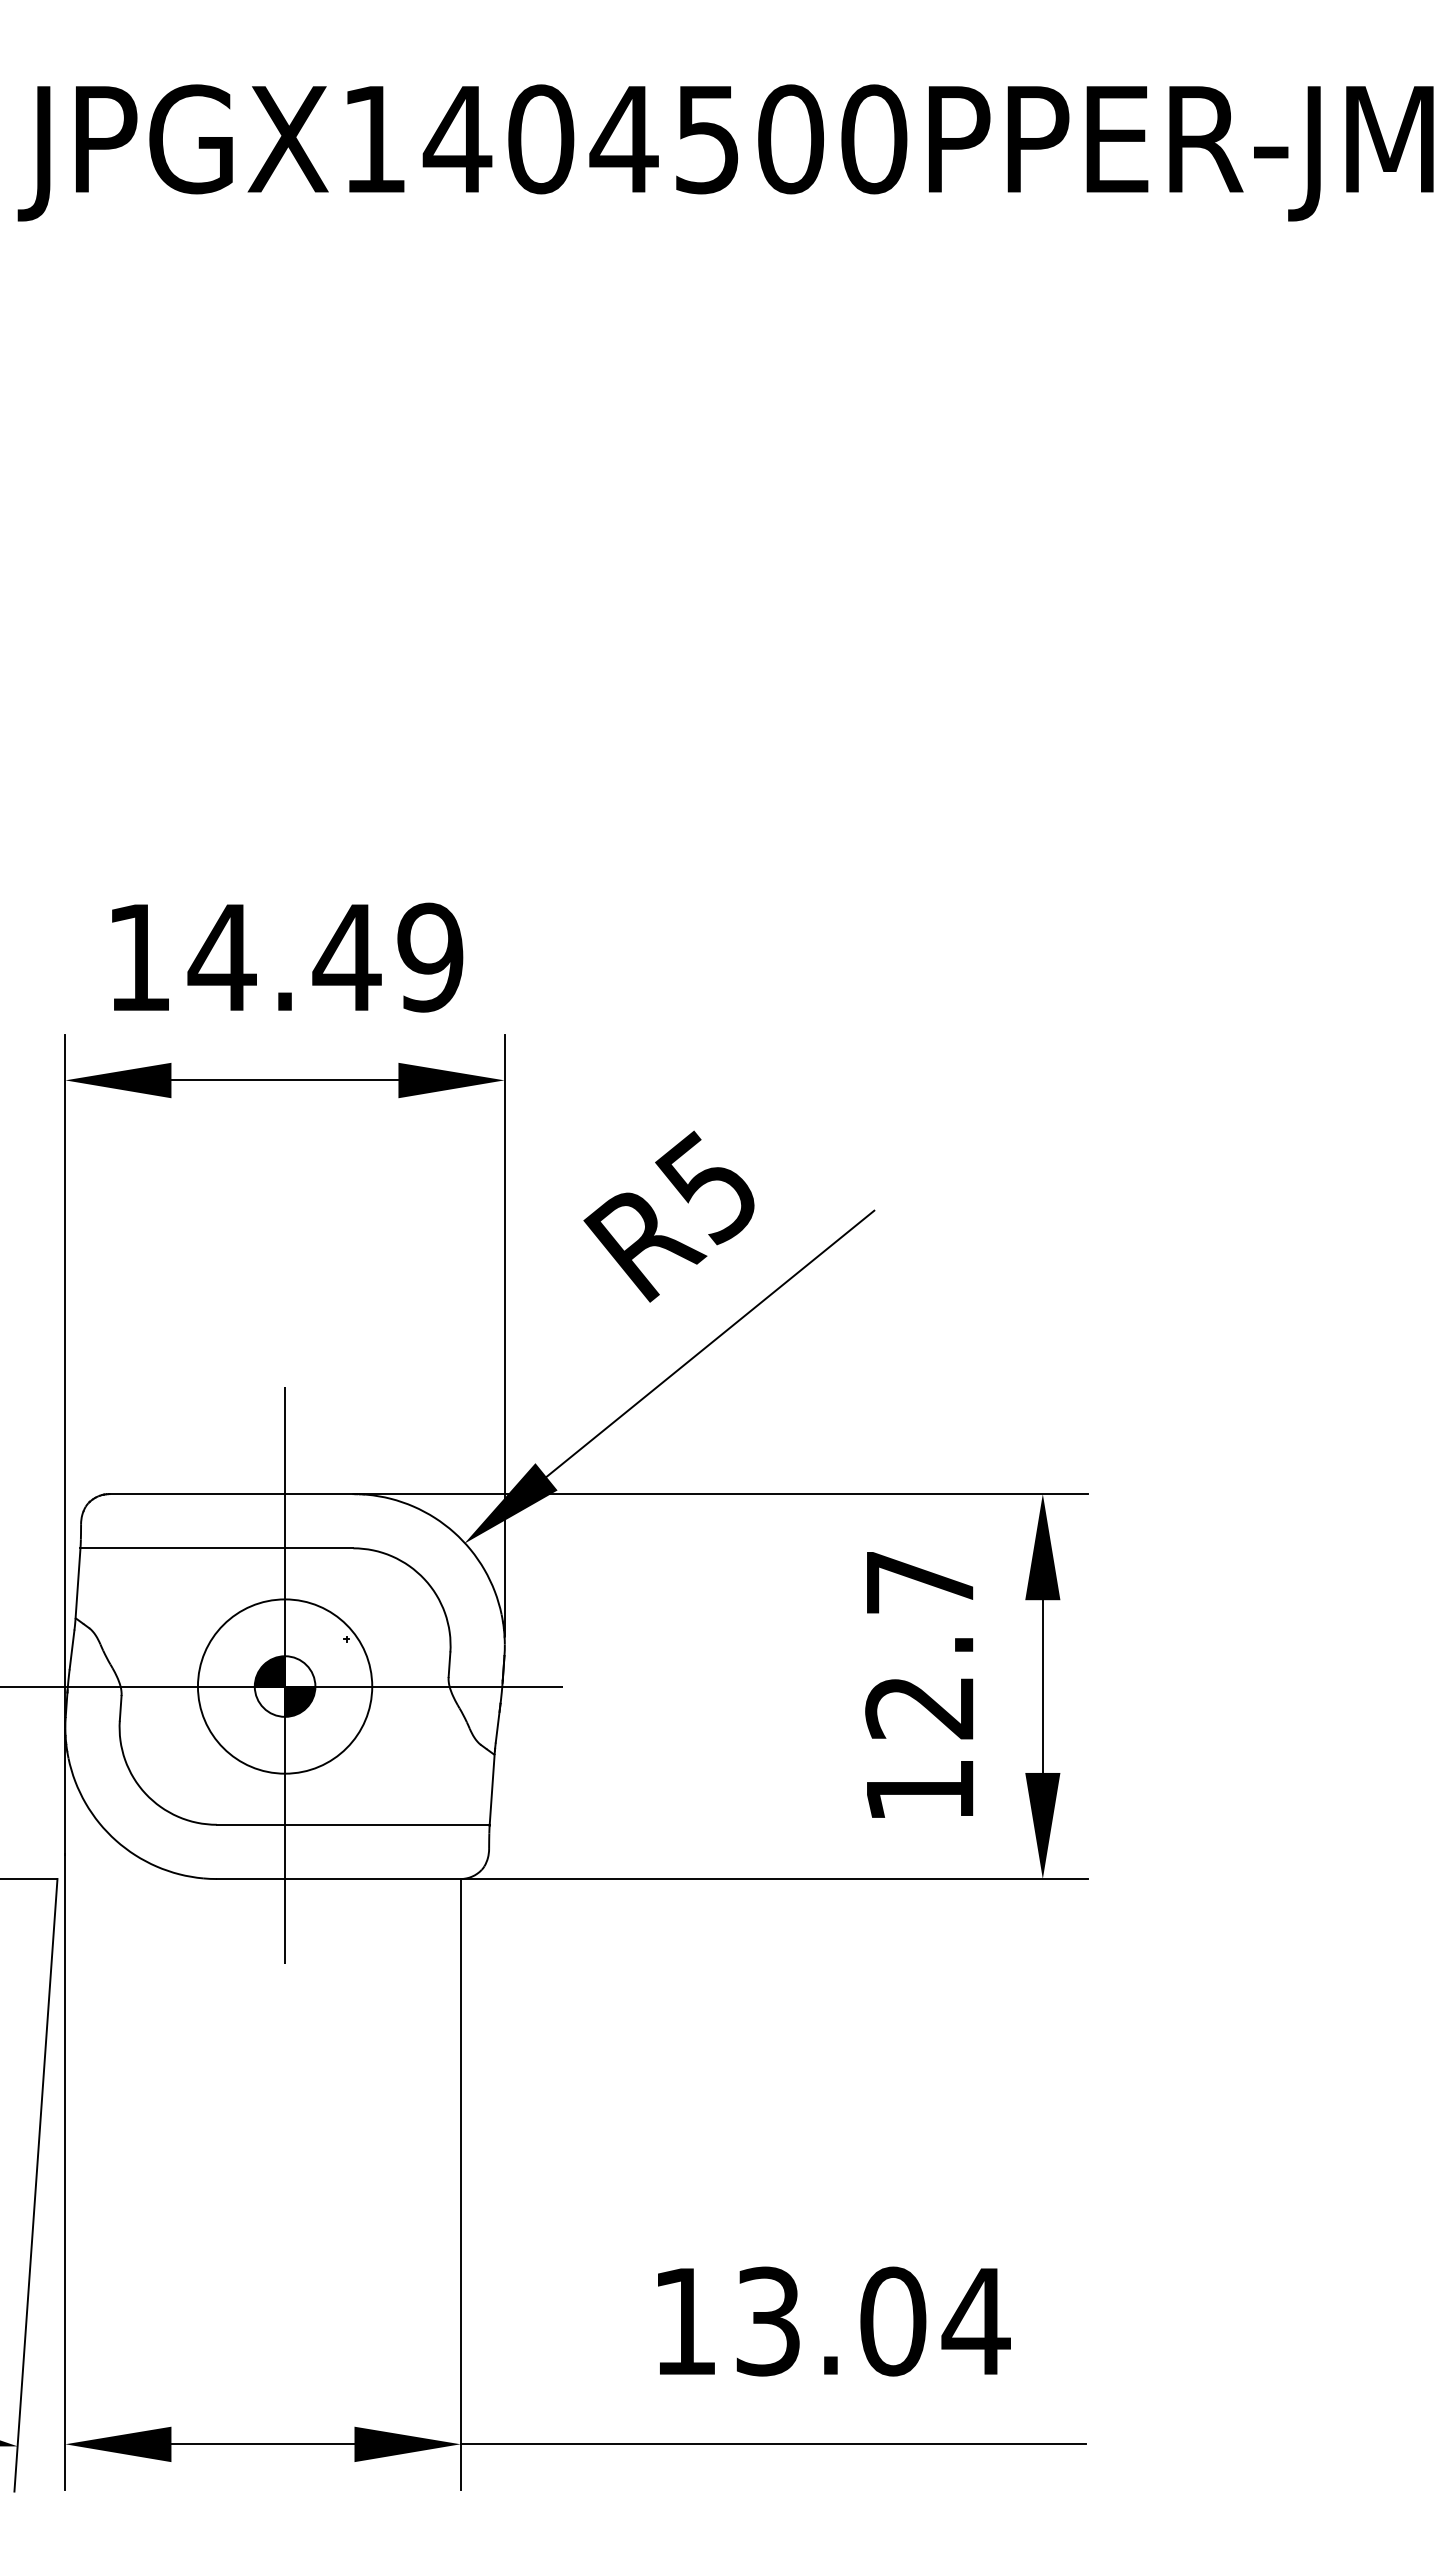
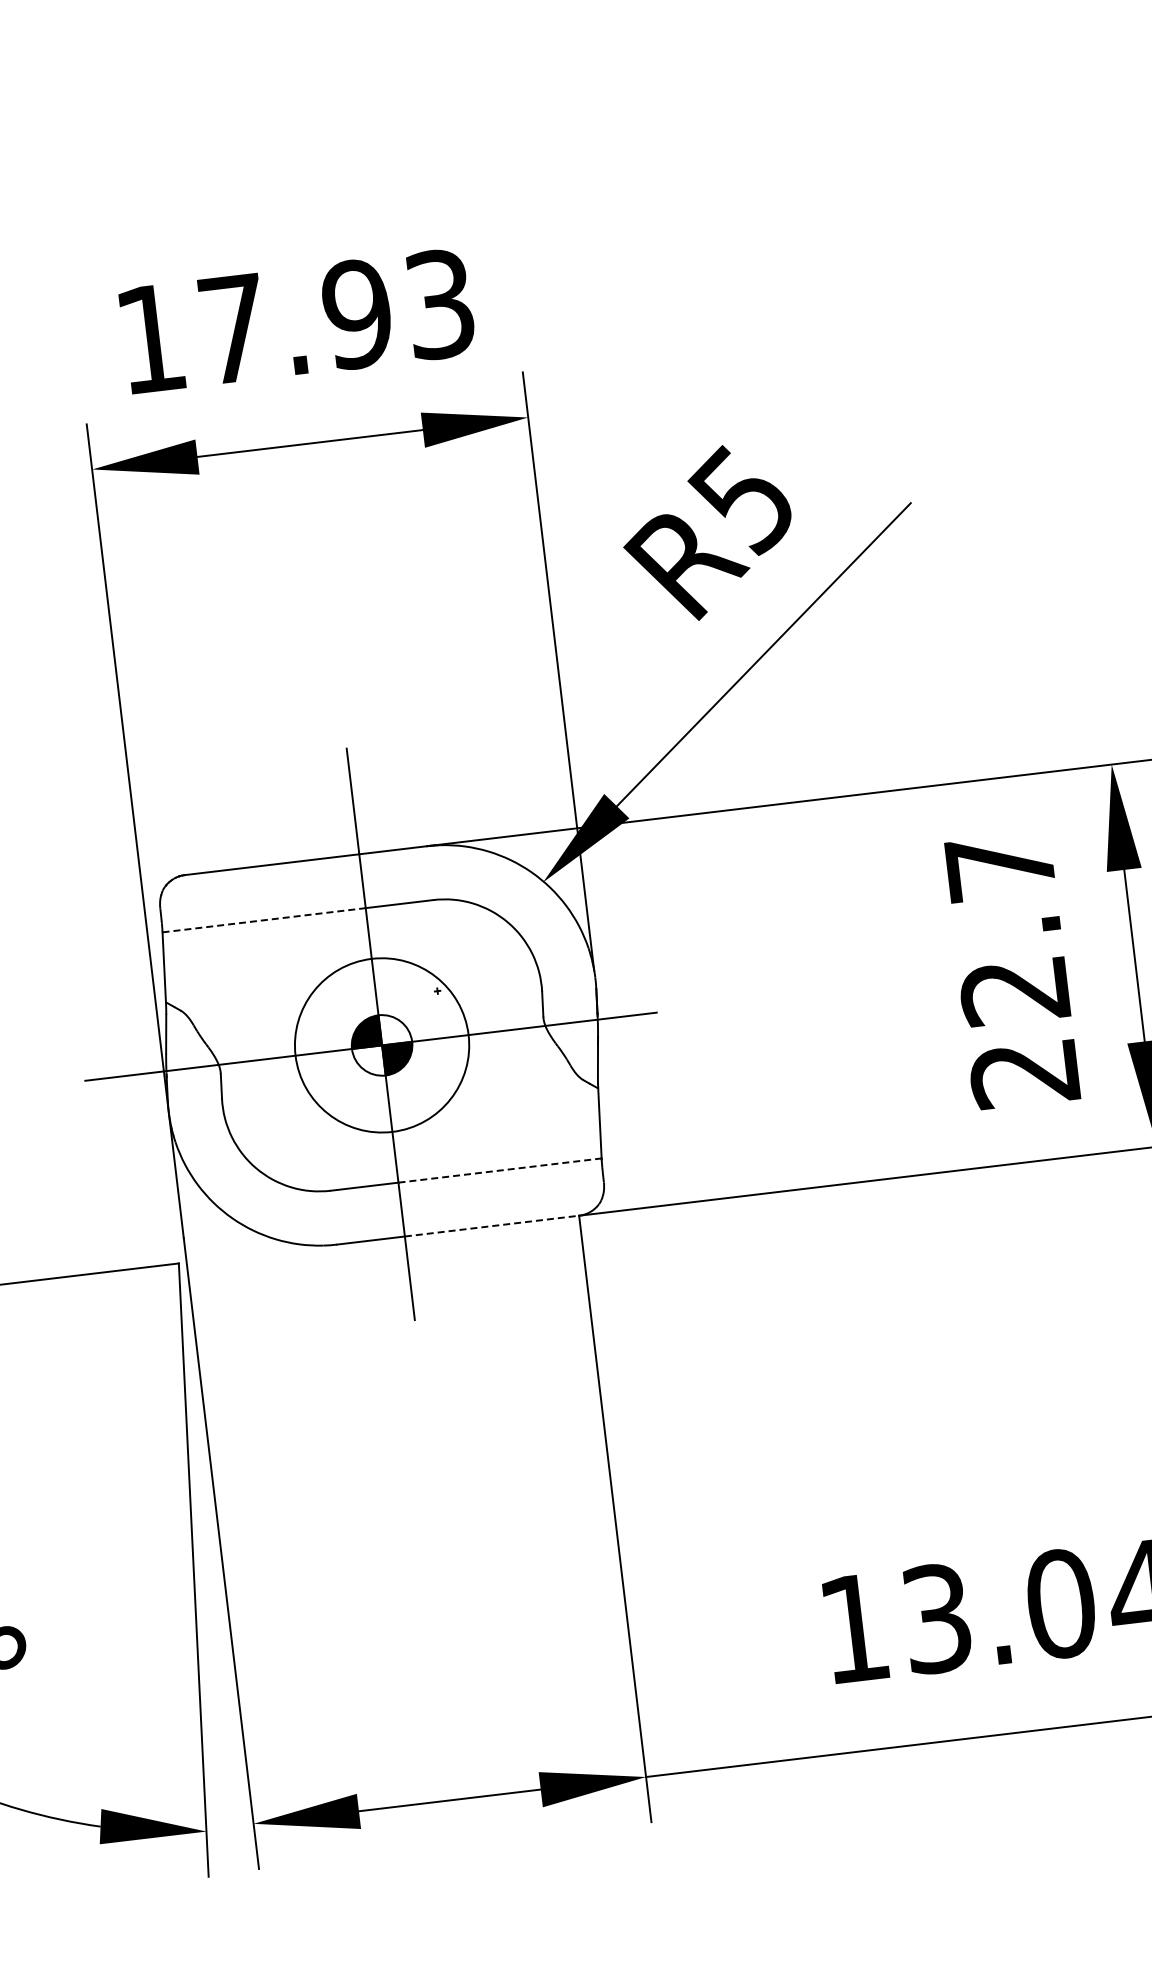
text: (325, 957) -> (335, 316), 14.49 -> 17.93
line: (183, 1548) -> (264, 920), solid -> dashed
text: (919, 1791) -> (1024, 1074), 12.7 -> 22.7
line: (387, 1824) -> (500, 1170), solid -> dashed
line: (372, 1879) -> (491, 1226), solid -> dashed

